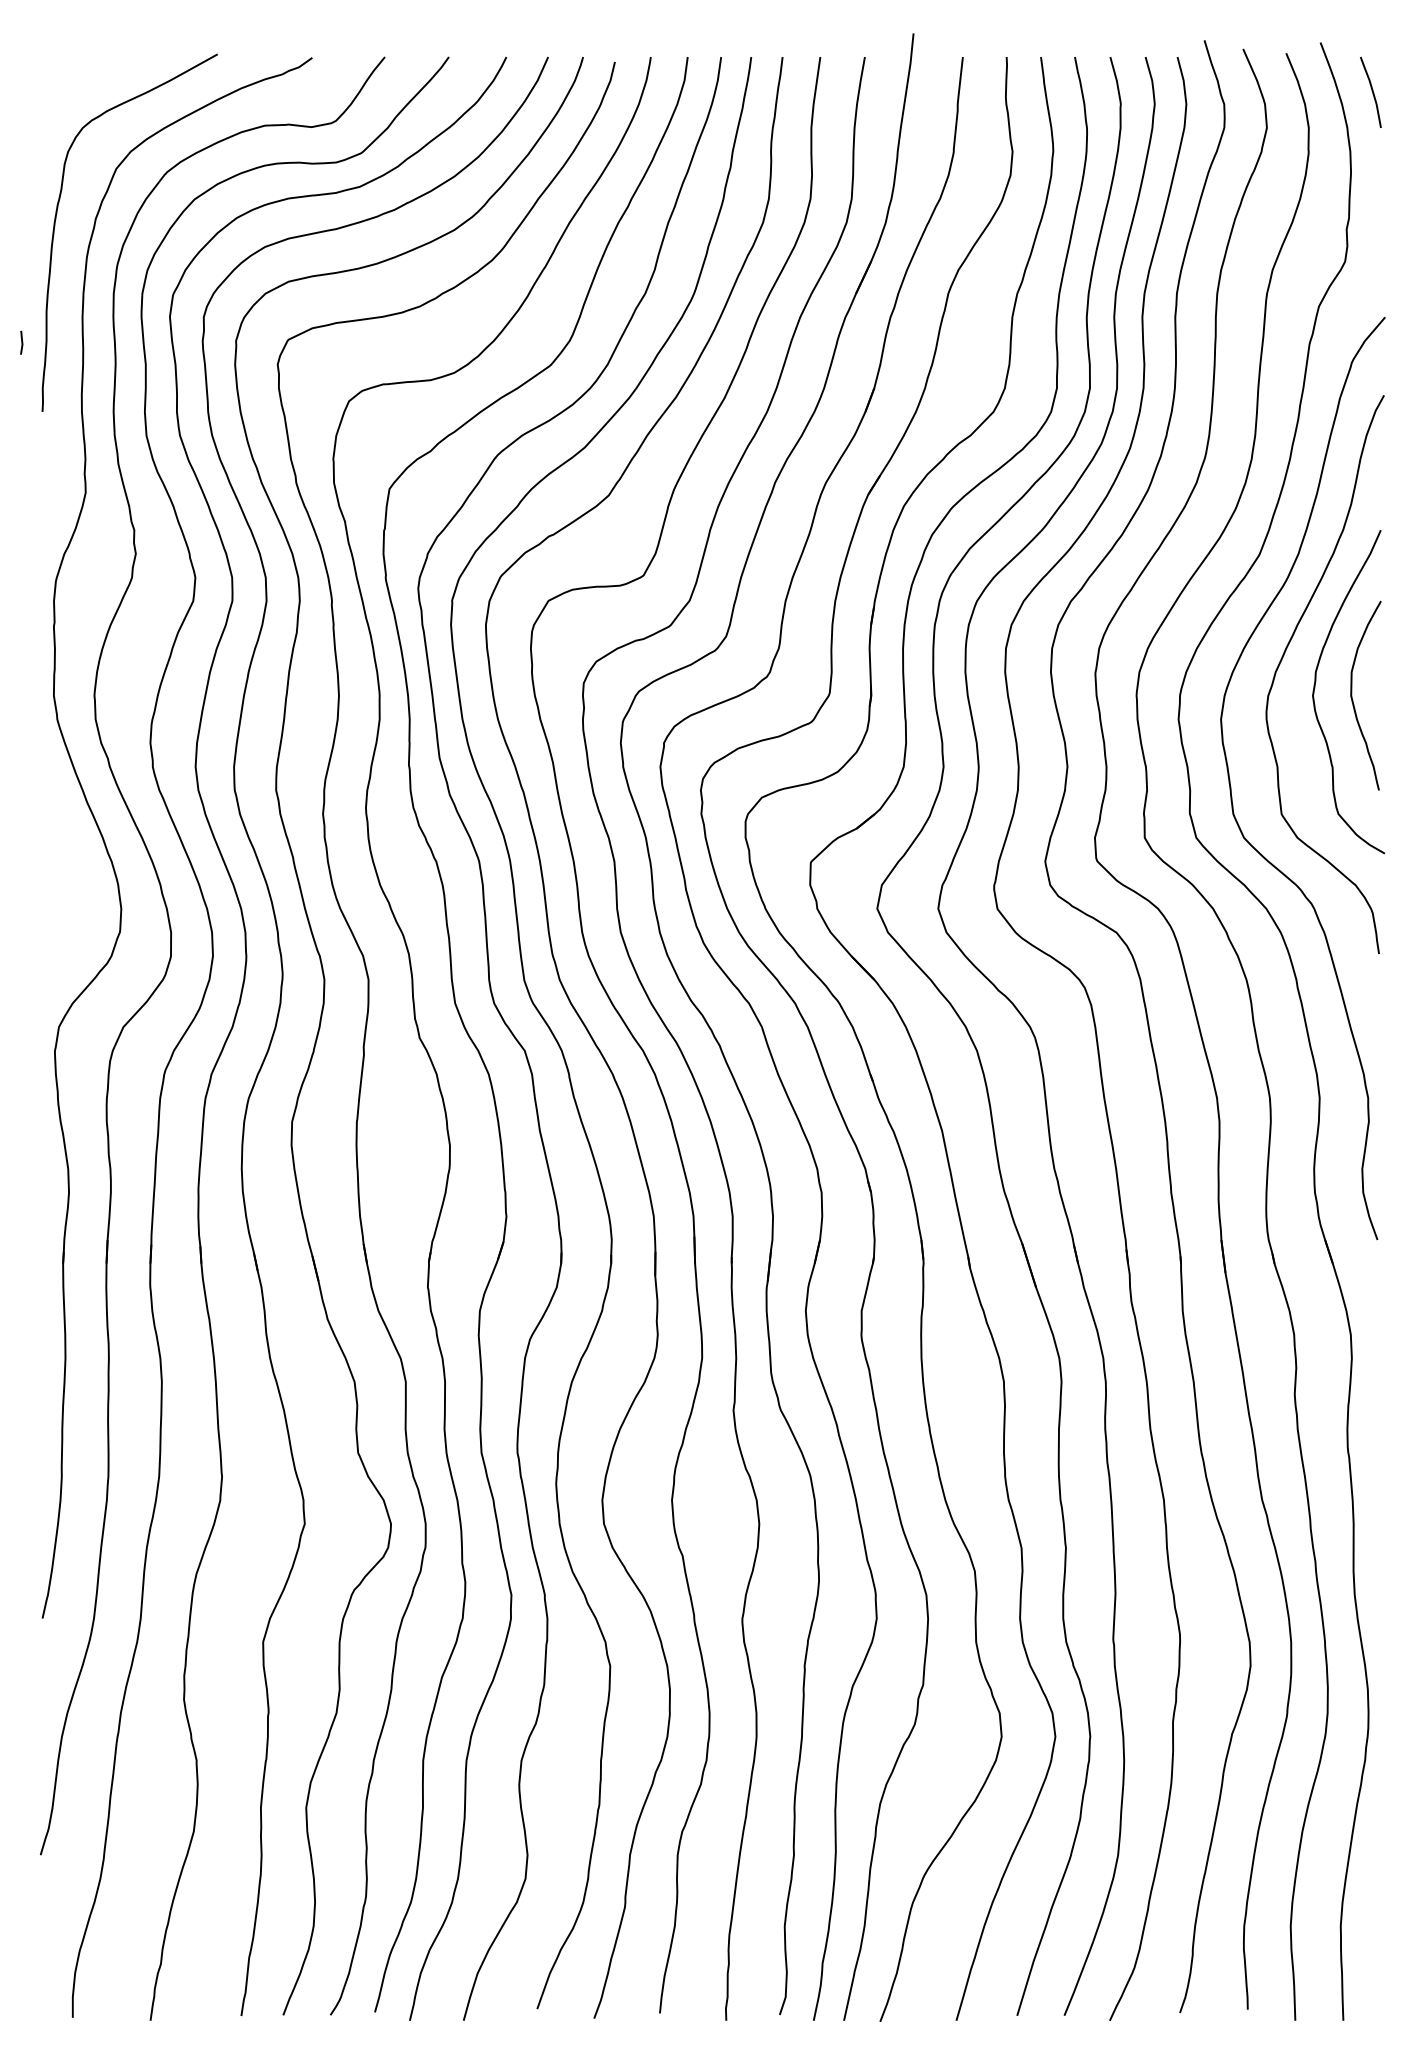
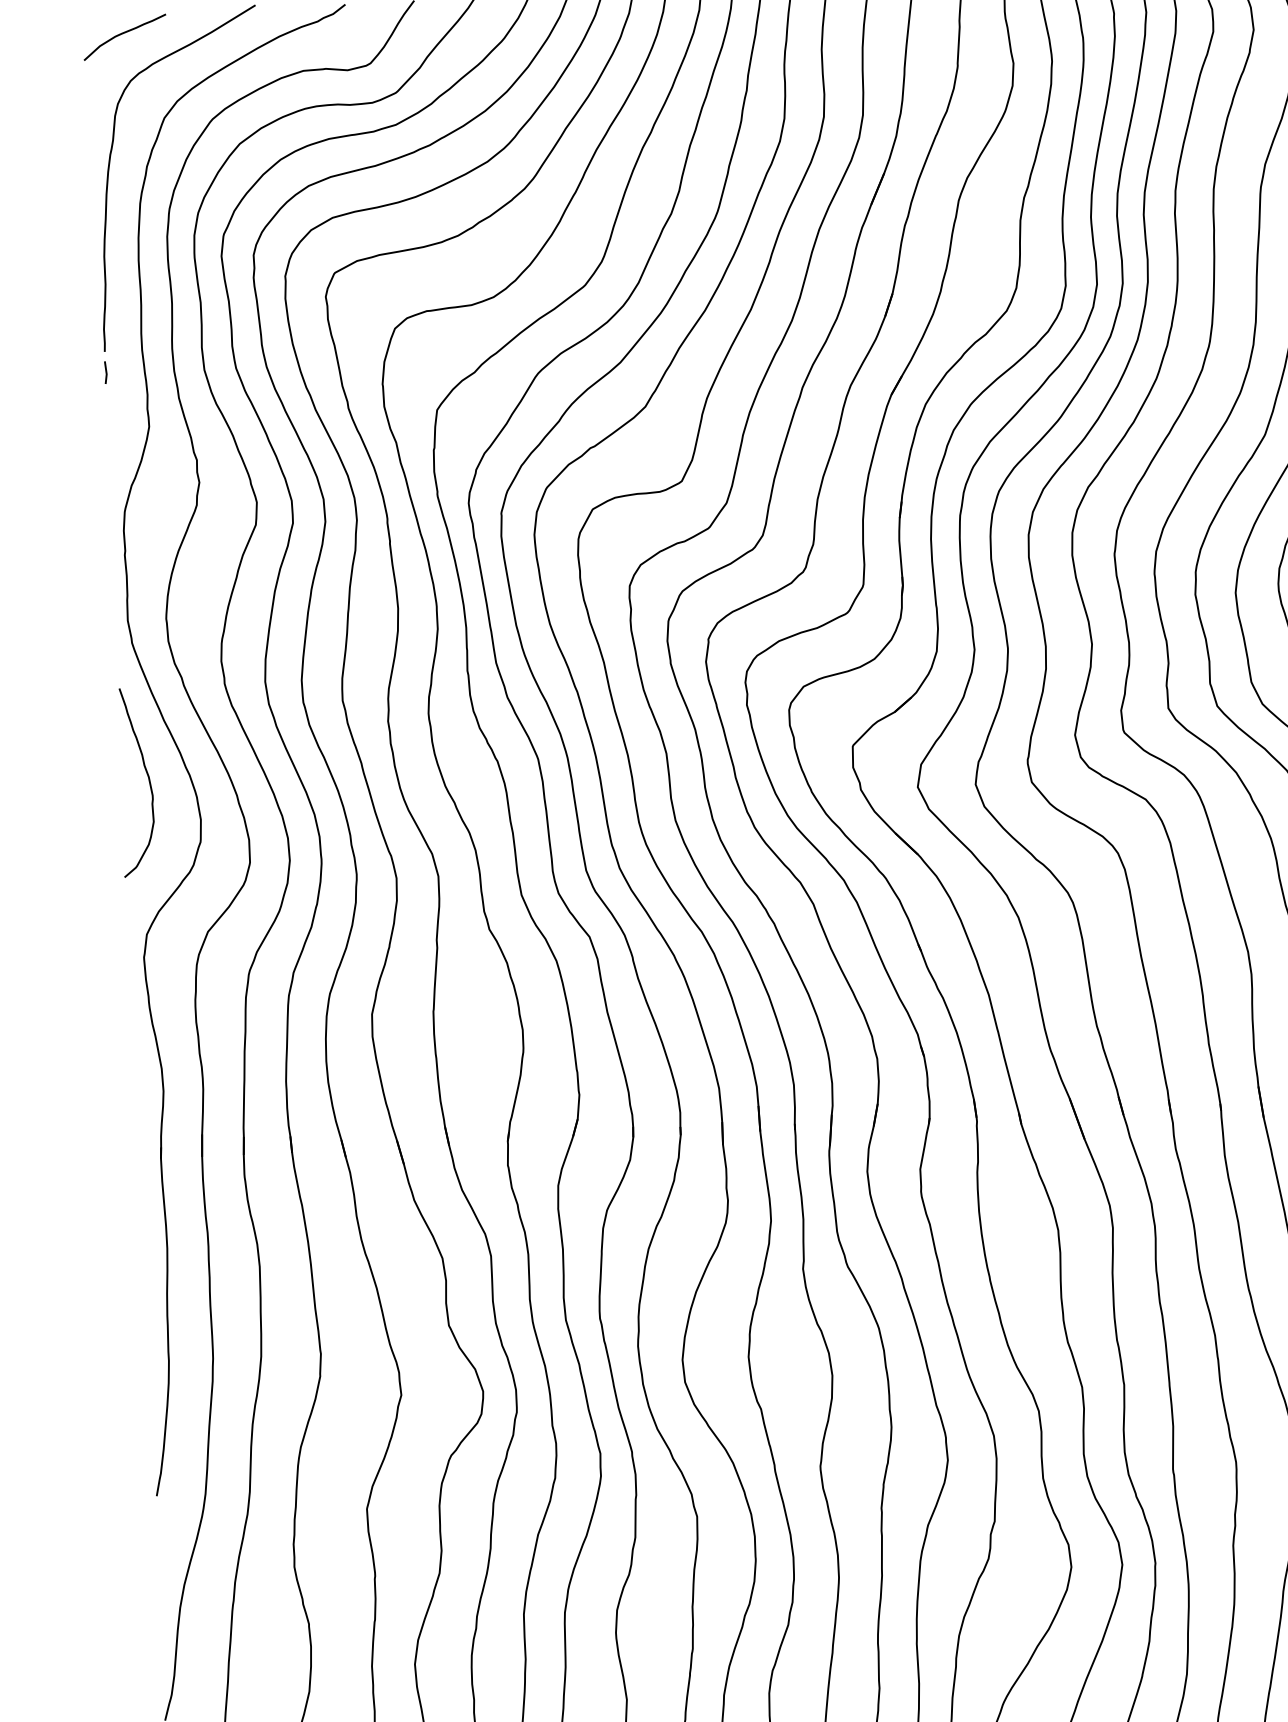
curve: (77, 78) -> (123, 34), added
line: (21, 342) -> (105, 372), moved
curve: (67, 862) -> (147, 778), added

